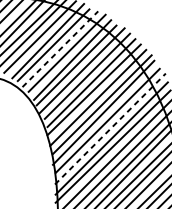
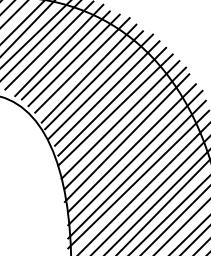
line: (60, 49) -> (74, 60), dashed -> solid
line: (110, 129) -> (135, 158), dashed -> solid

